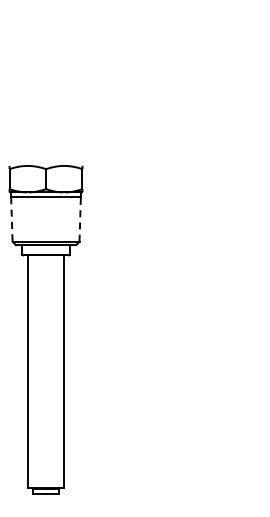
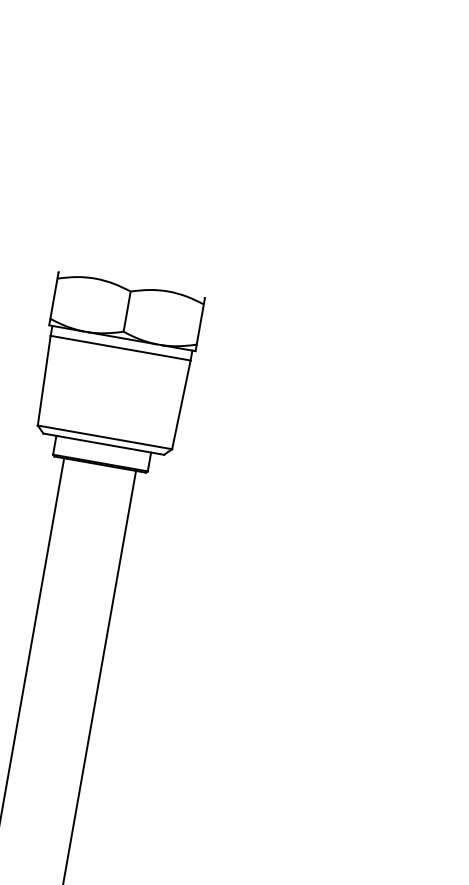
line: (80, 219) -> (182, 404), dashed -> solid
line: (11, 220) -> (43, 382), dashed -> solid

